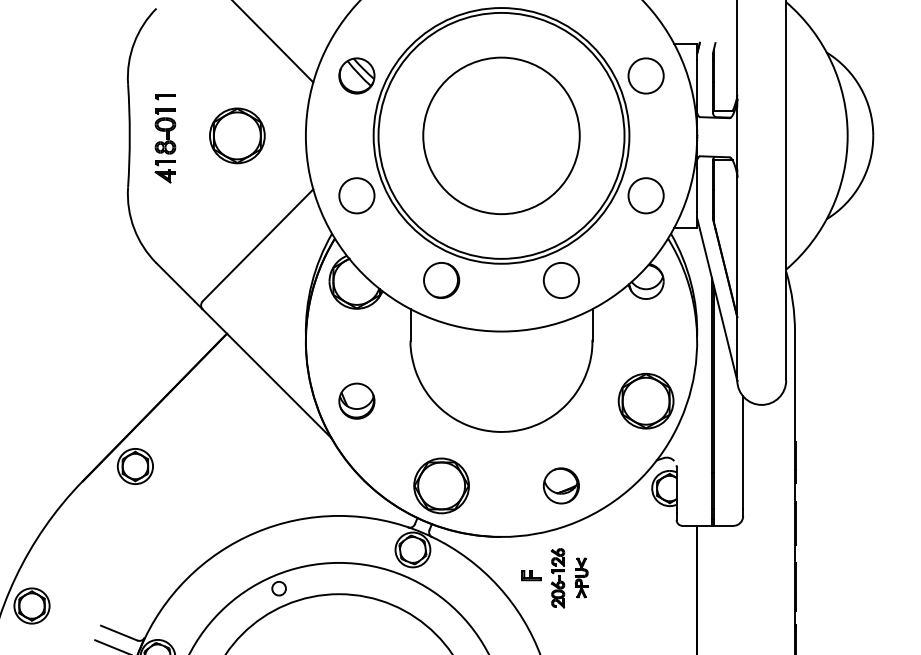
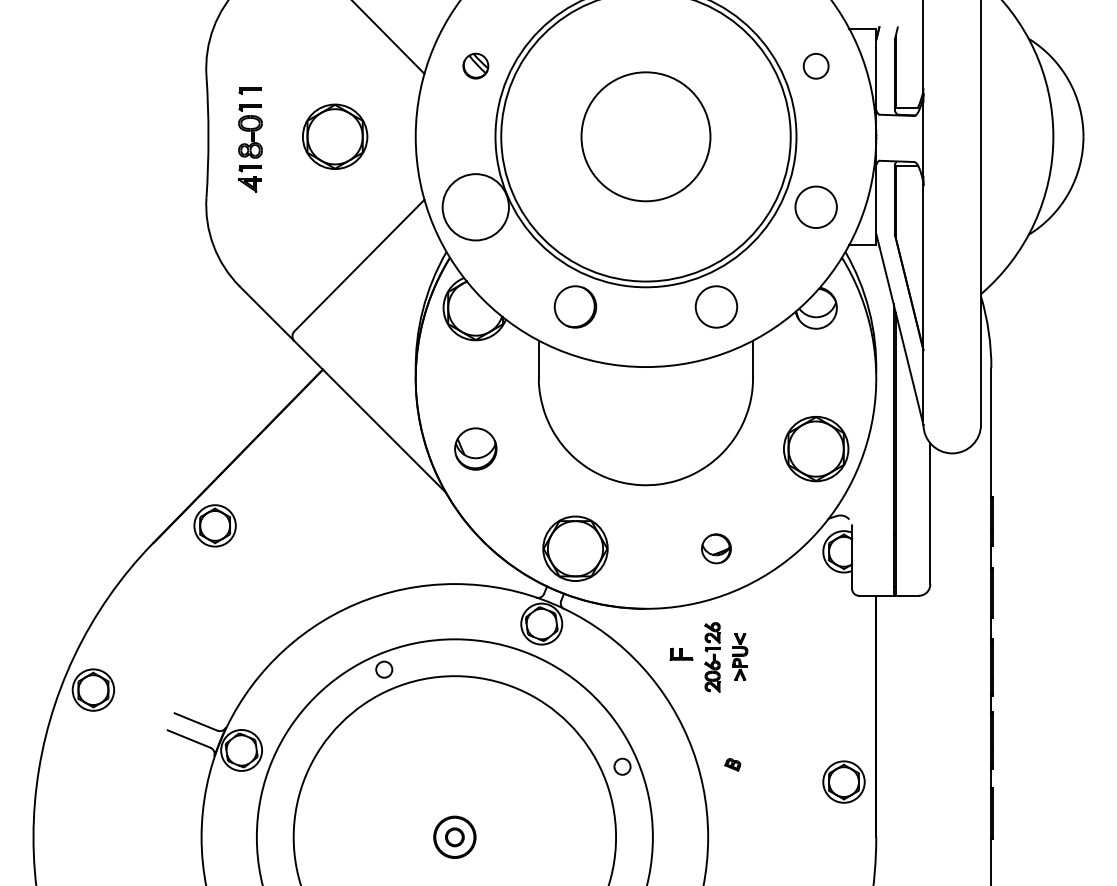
part: (356, 75) -> (475, 65), size x0.6
circle: (645, 76) -> (815, 66), size x0.6
circle: (501, 135) -> (645, 136), size x0.7
circle: (356, 195) -> (475, 207), size x1.6
part: (561, 485) -> (716, 548), size x0.7

